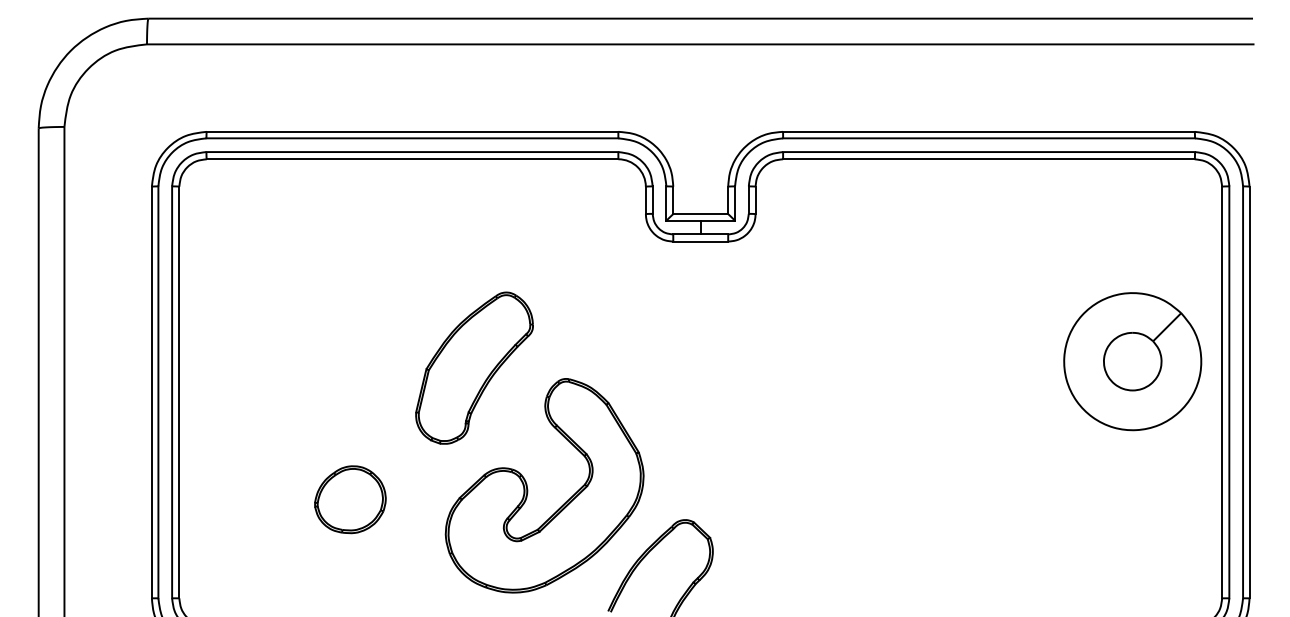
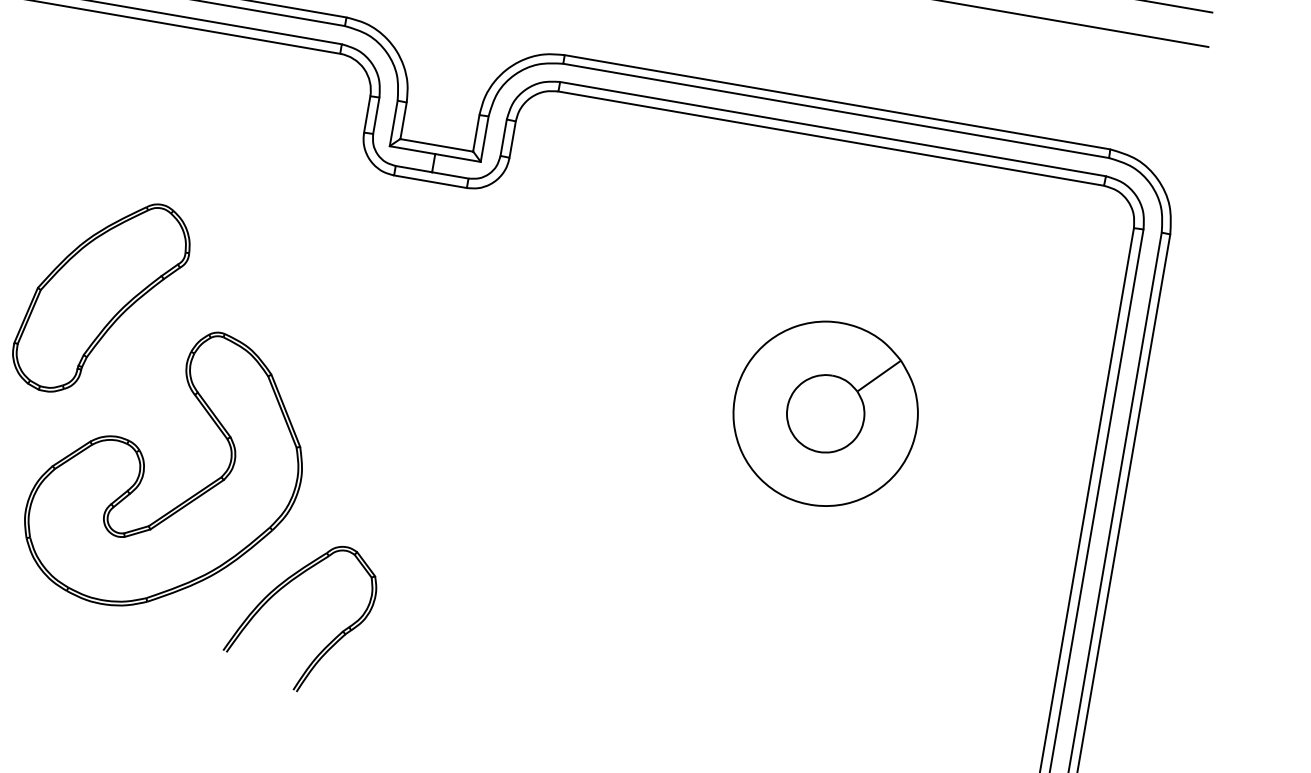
part: (1132, 361) -> (825, 413), moved

